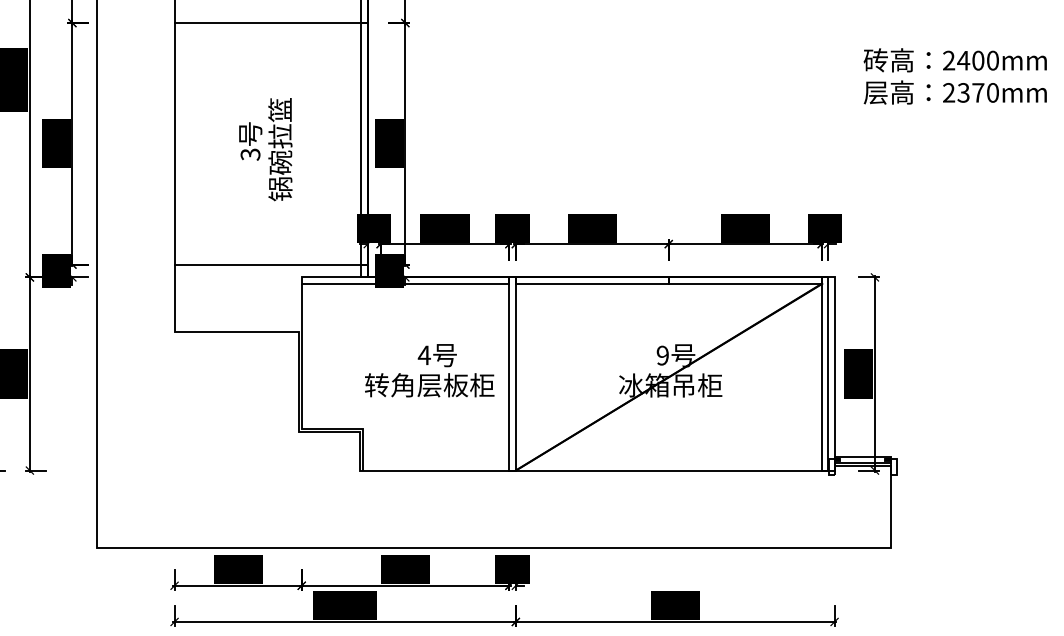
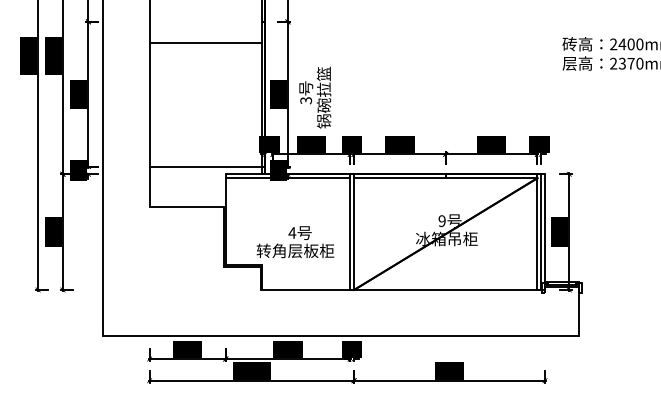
line: (267, 22) -> (205, 42), moved
text: (266, 149) -> (315, 97), moved
text: (429, 371) -> (295, 242), moved

